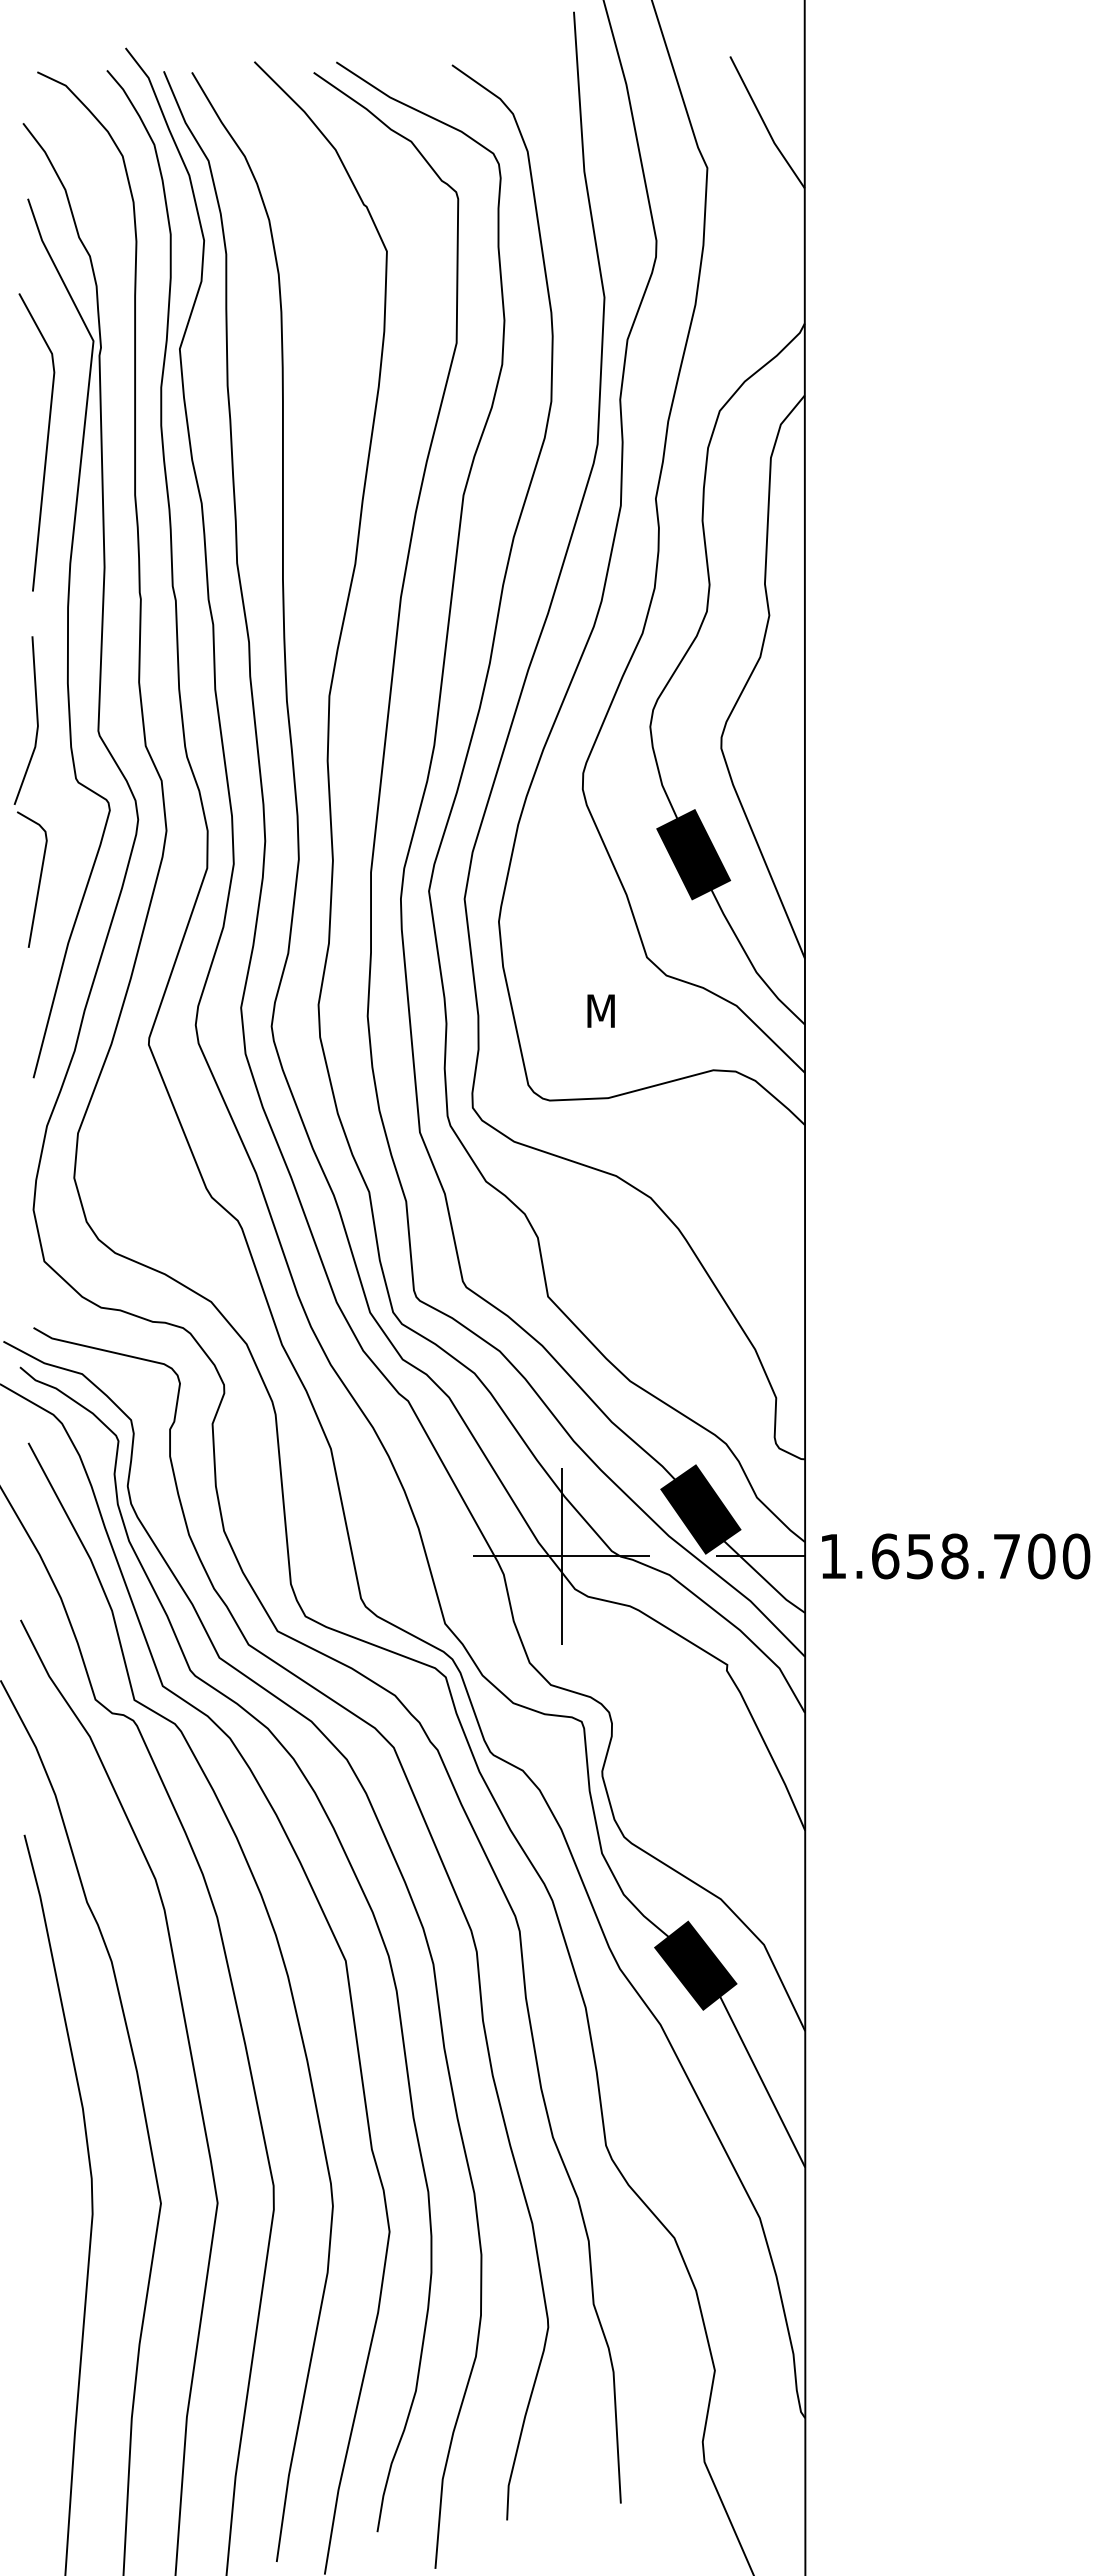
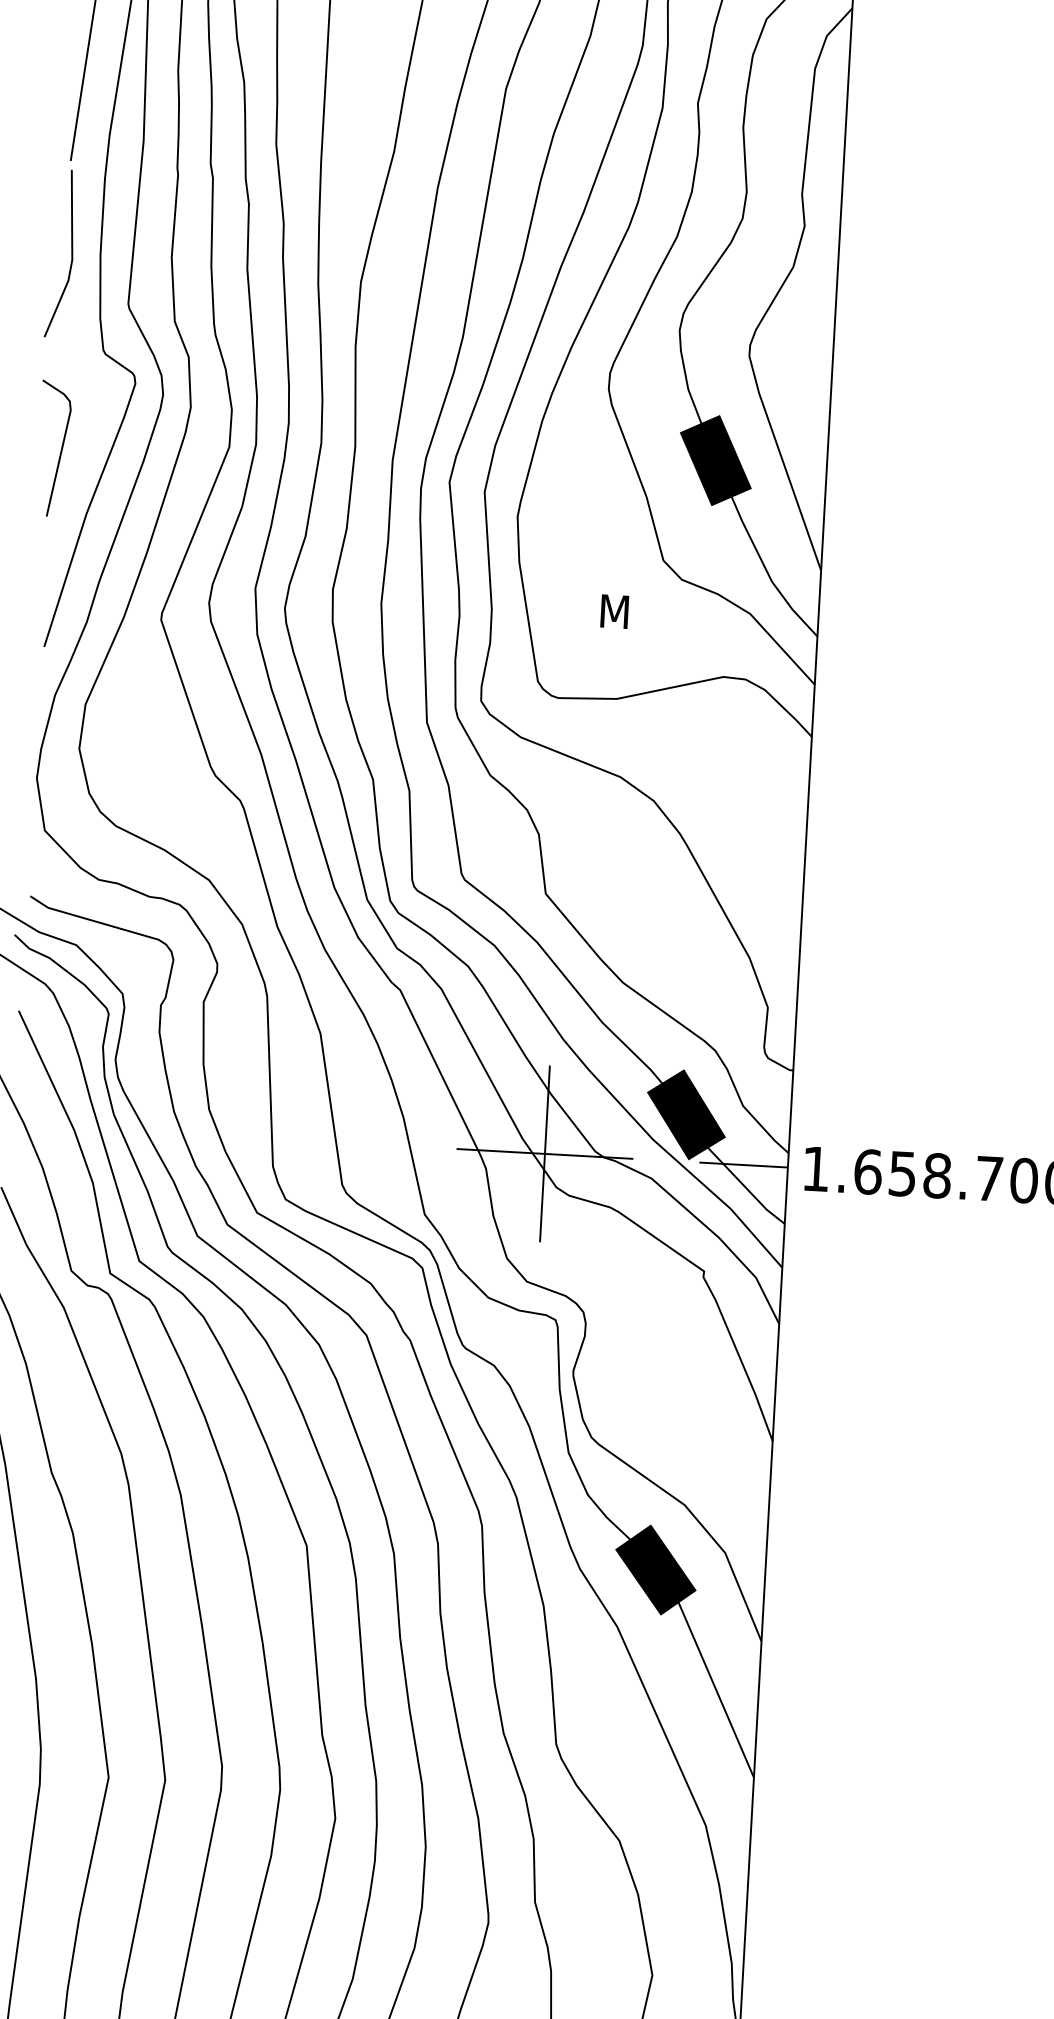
line: (36, 720) -> (71, 254), moved

